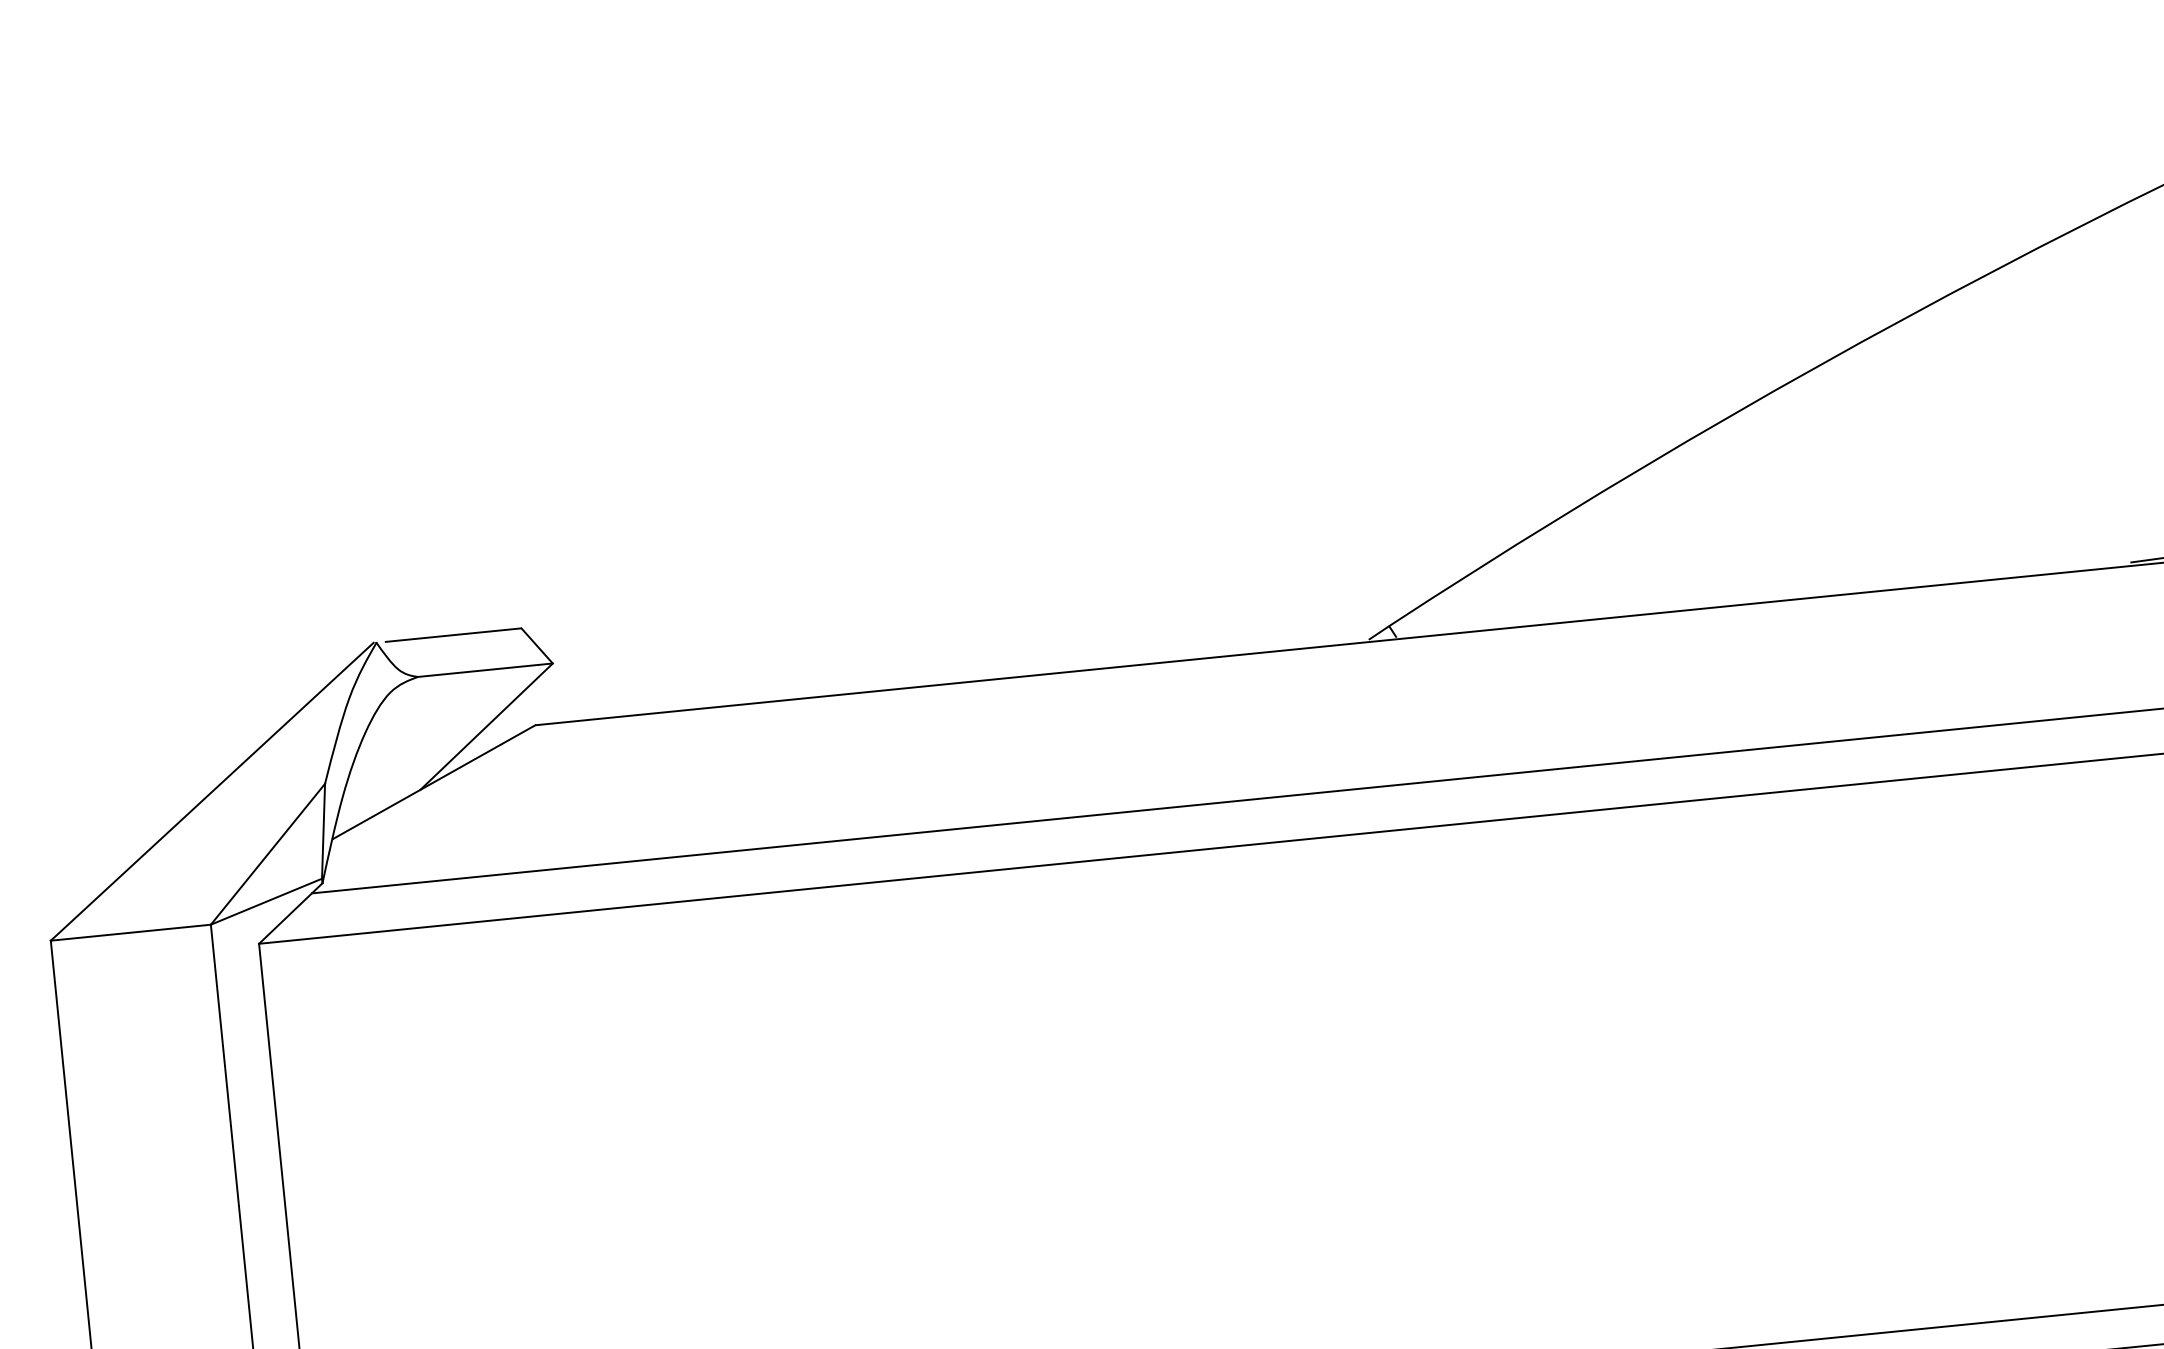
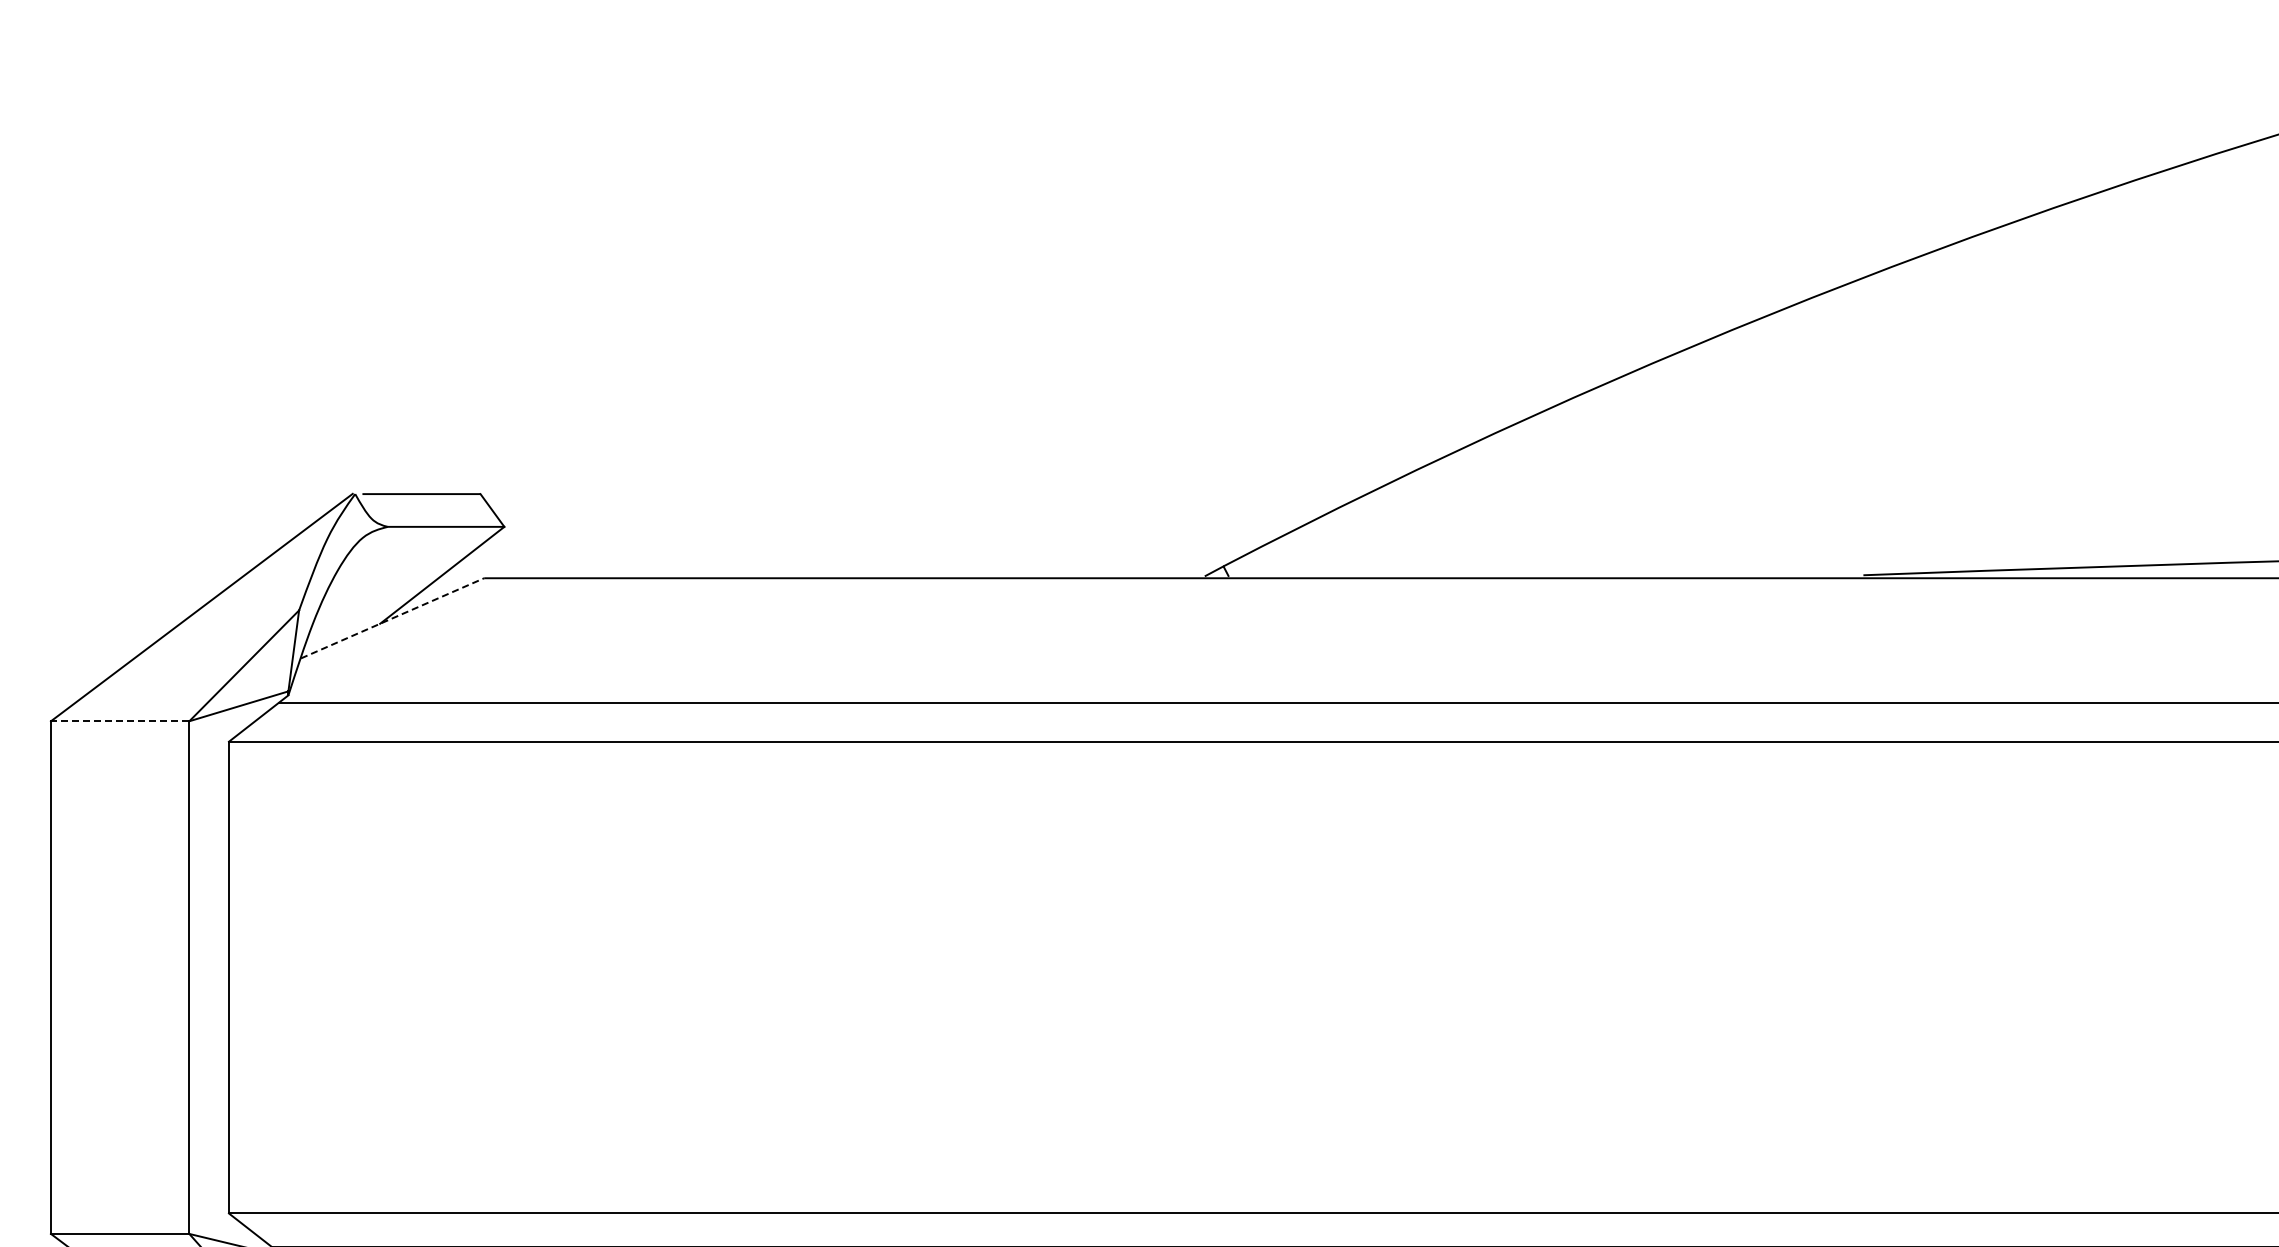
line: (433, 782) -> (392, 618), solid -> dashed
line: (130, 933) -> (119, 721), solid -> dashed

